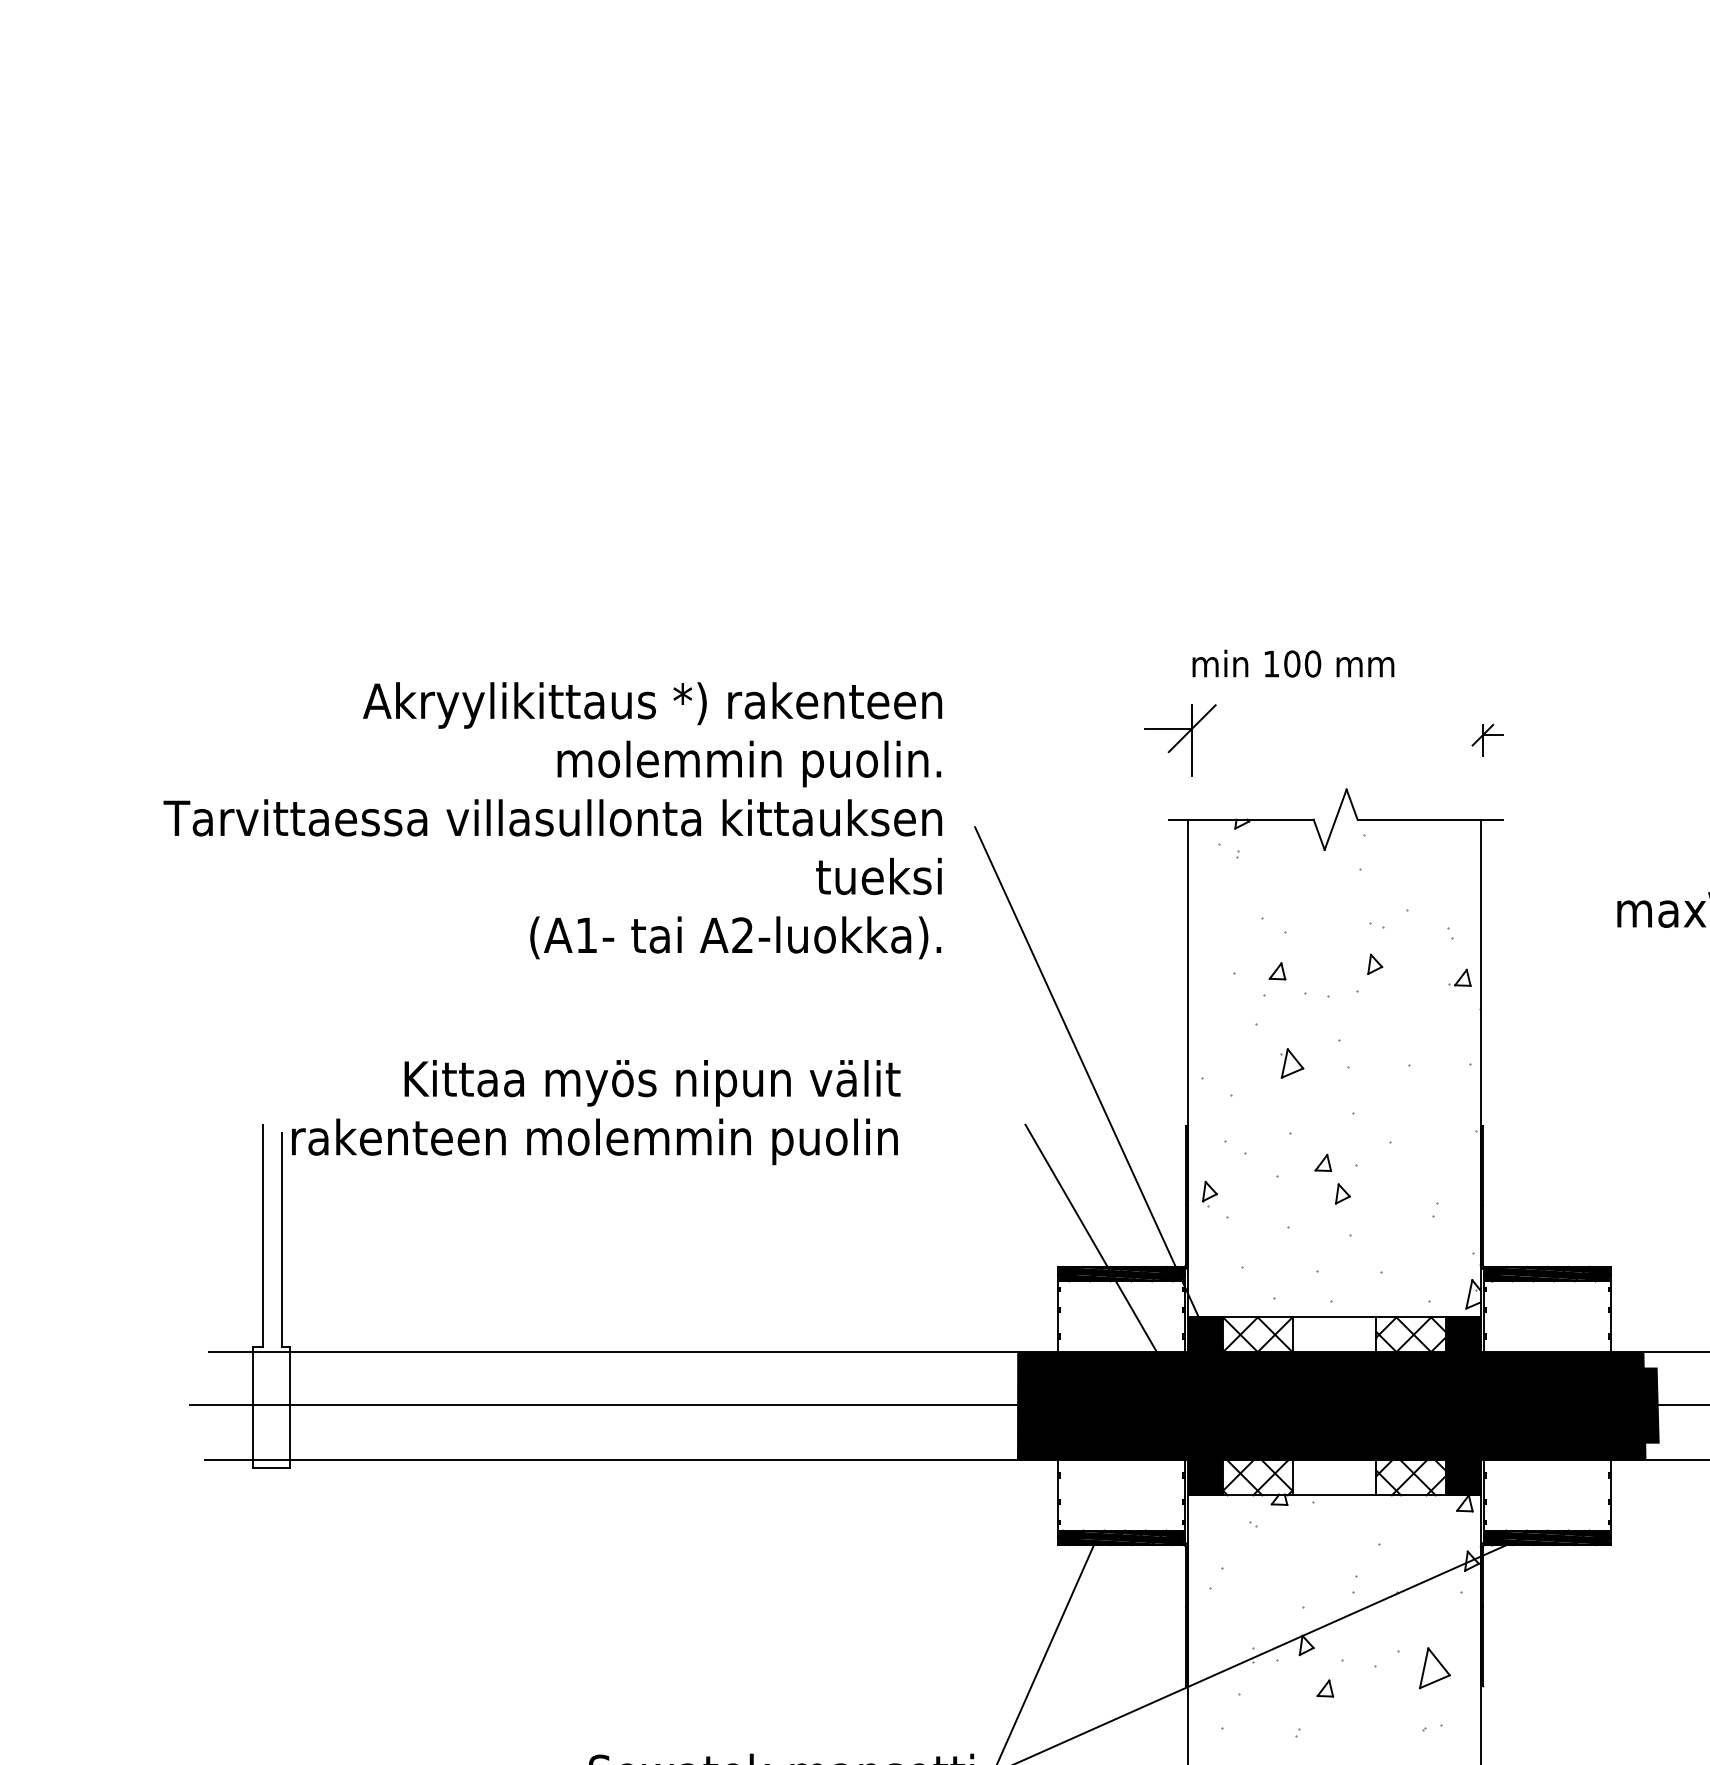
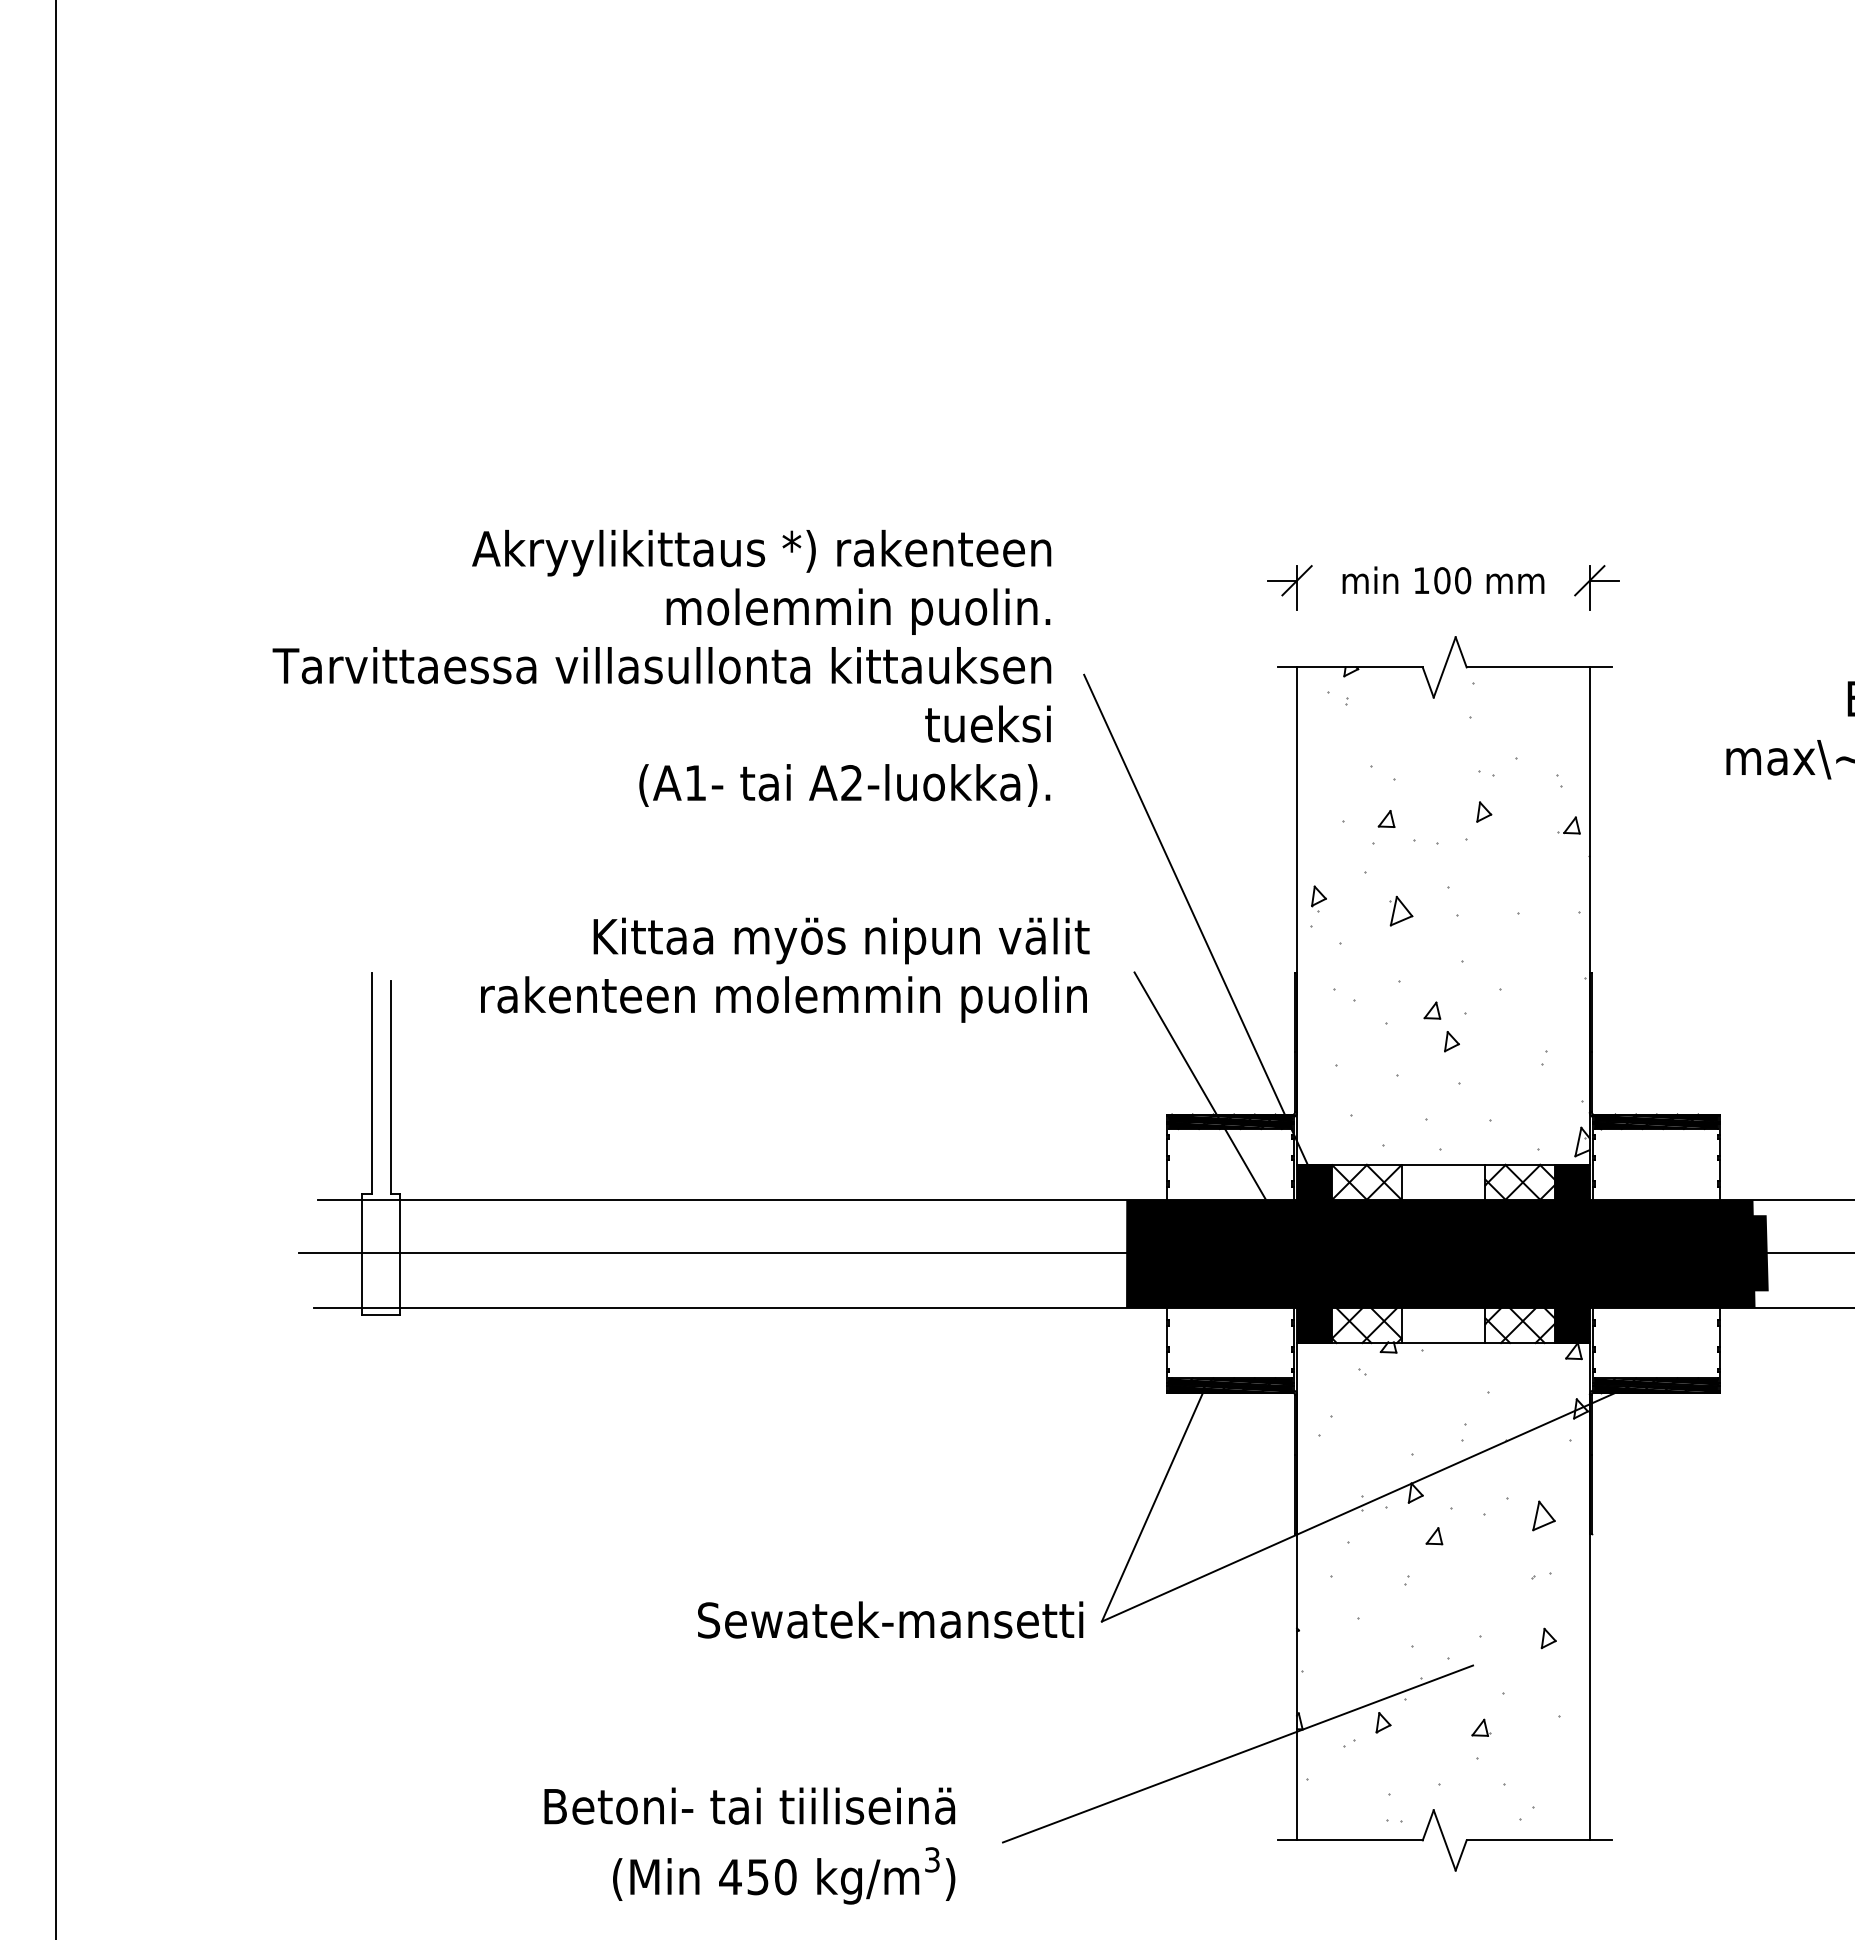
text: (1293, 663) -> (1443, 580), moved
part: (1180, 739) -> (1289, 587), size x0.62
part: (1487, 739) -> (1596, 587), size x1.43
text: (596, 1111) -> (785, 969), moved
part: (1209, 1193) -> (1318, 898), moved
part: (1434, 1667) -> (1543, 1515), size x0.71

